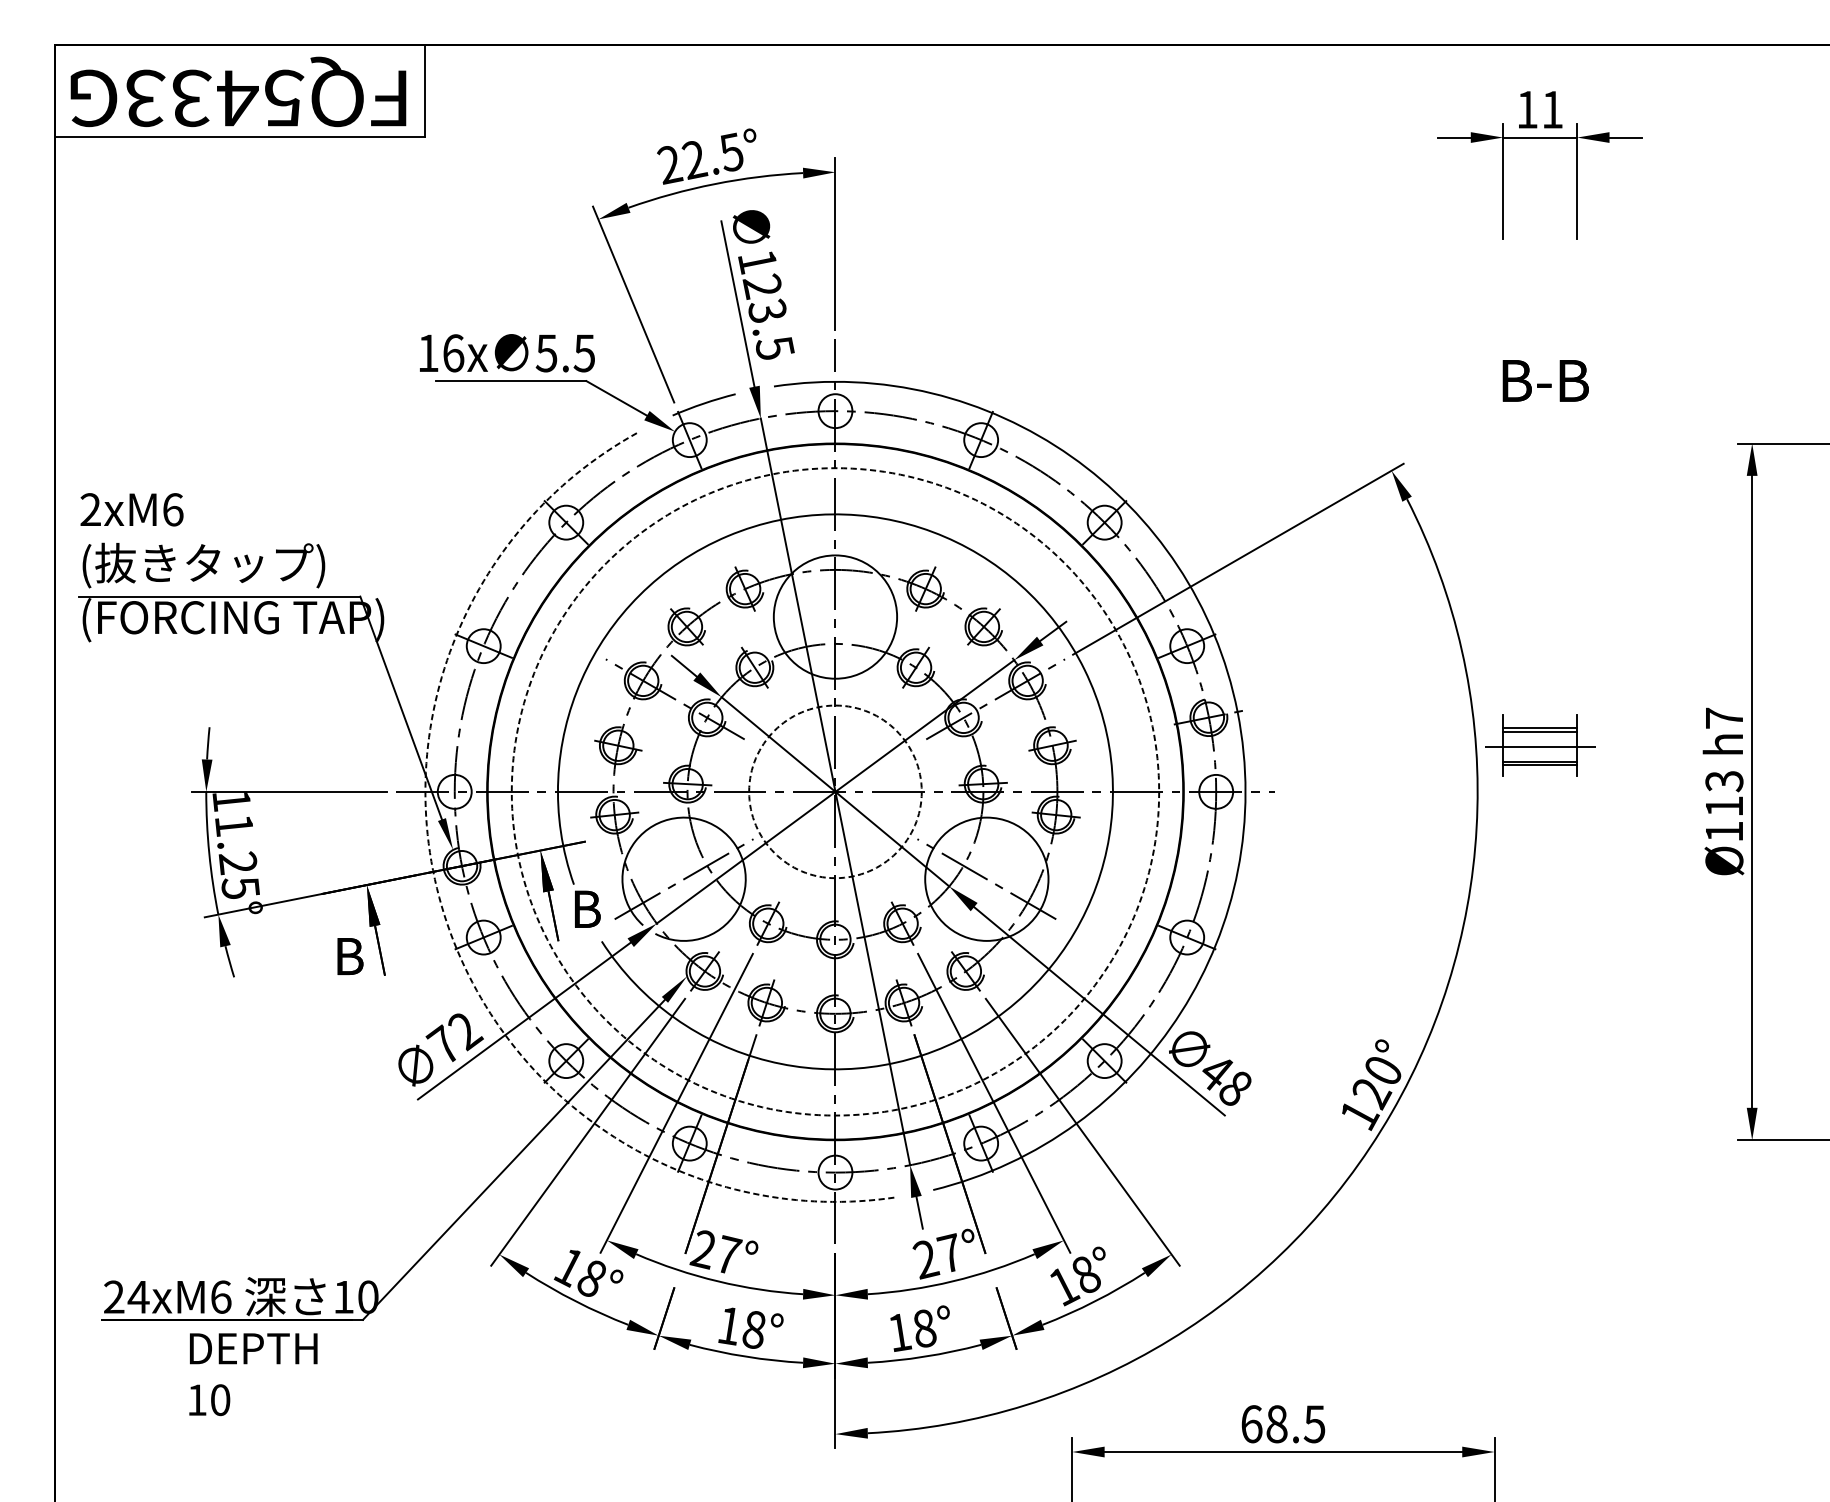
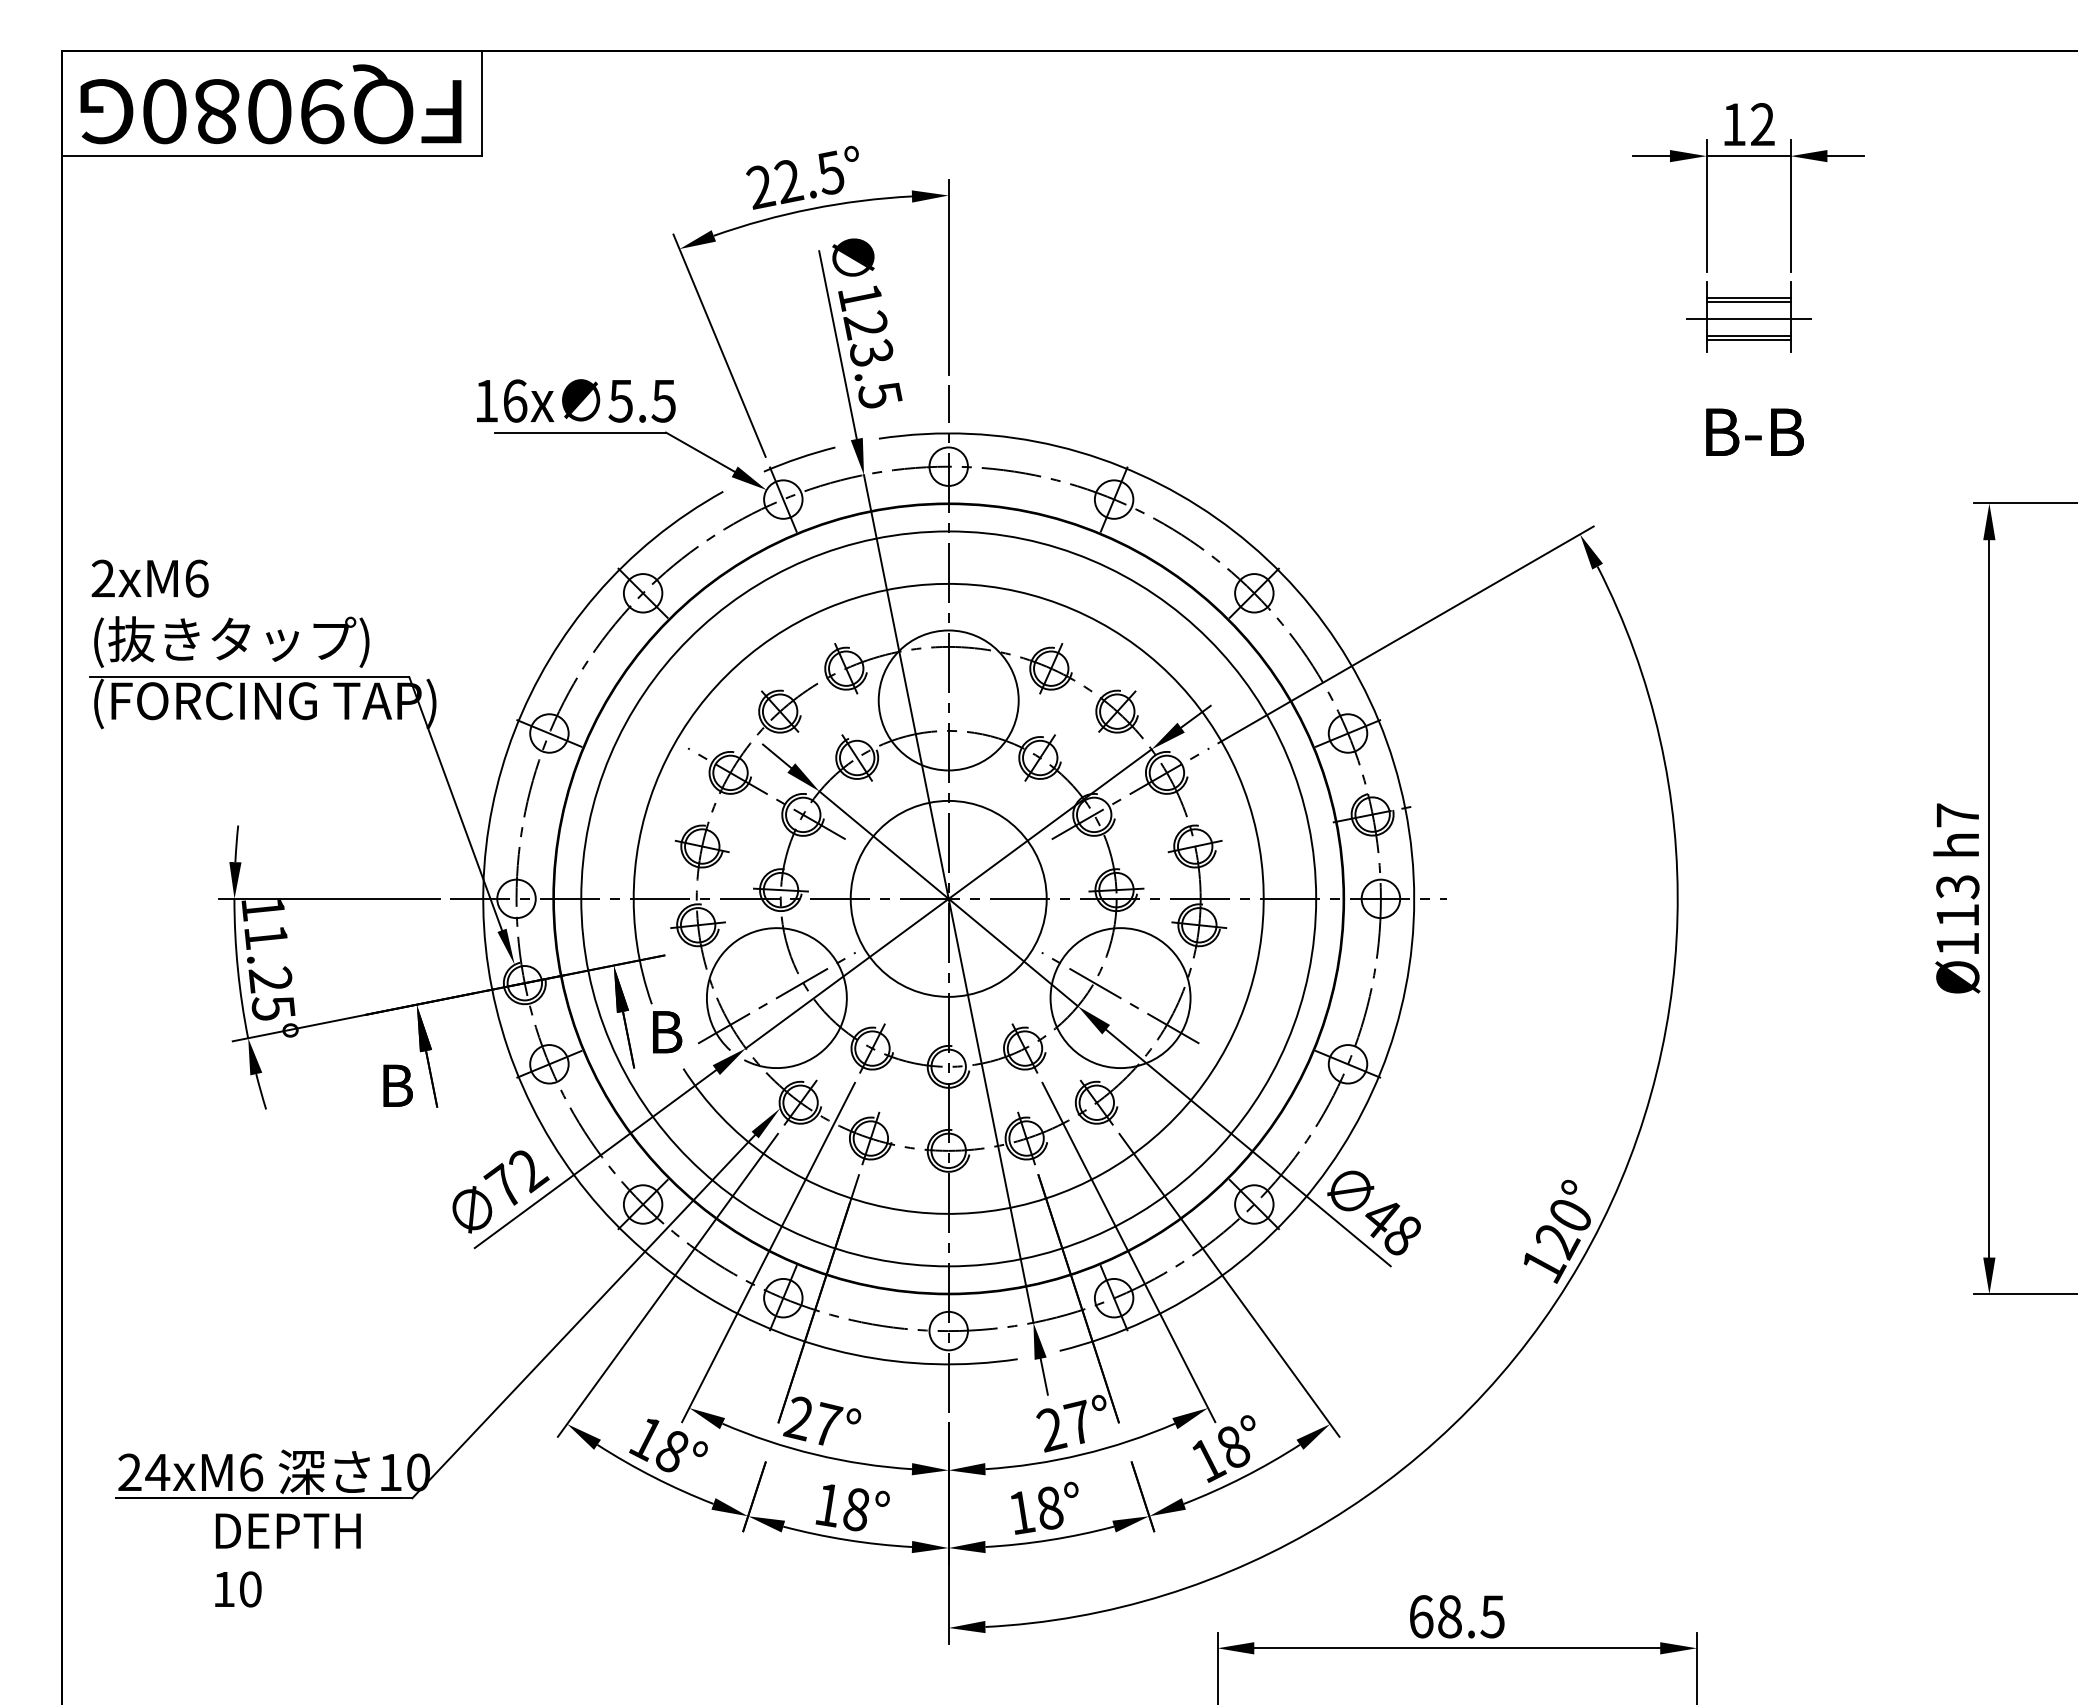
text: (215, 98) -> (244, 111), FQ5433G -> FQ9080G
text: (1552, 109) -> (1762, 124), 11 -> 12
part: (1539, 744) -> (1748, 316), moved
circle: (835, 791) -> (948, 898), dashed -> solid
circle: (835, 791) -> (948, 898), dashed -> solid
arc: (446, 923) -> (507, 1048), dashed -> solid

